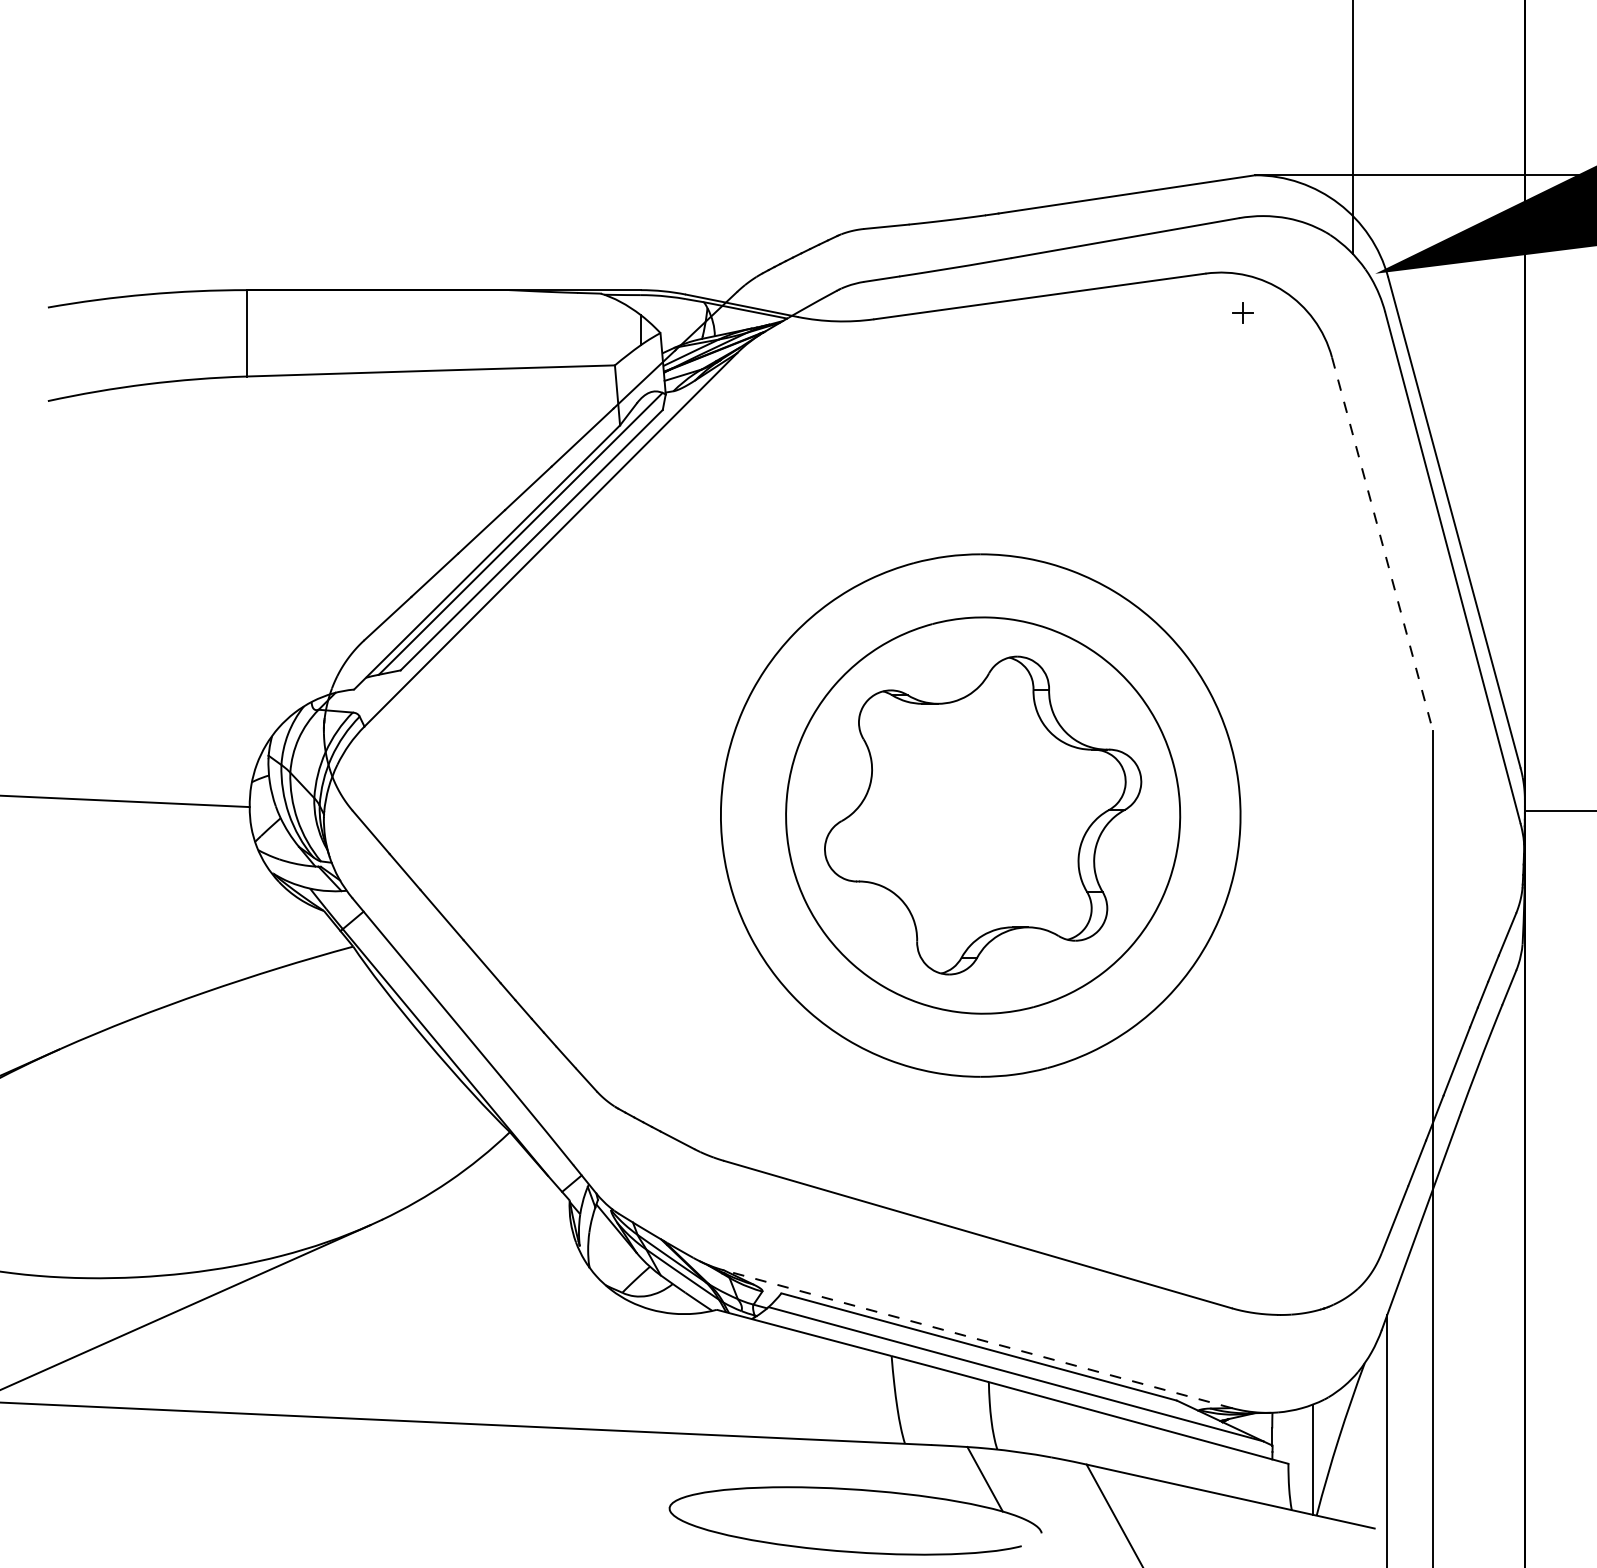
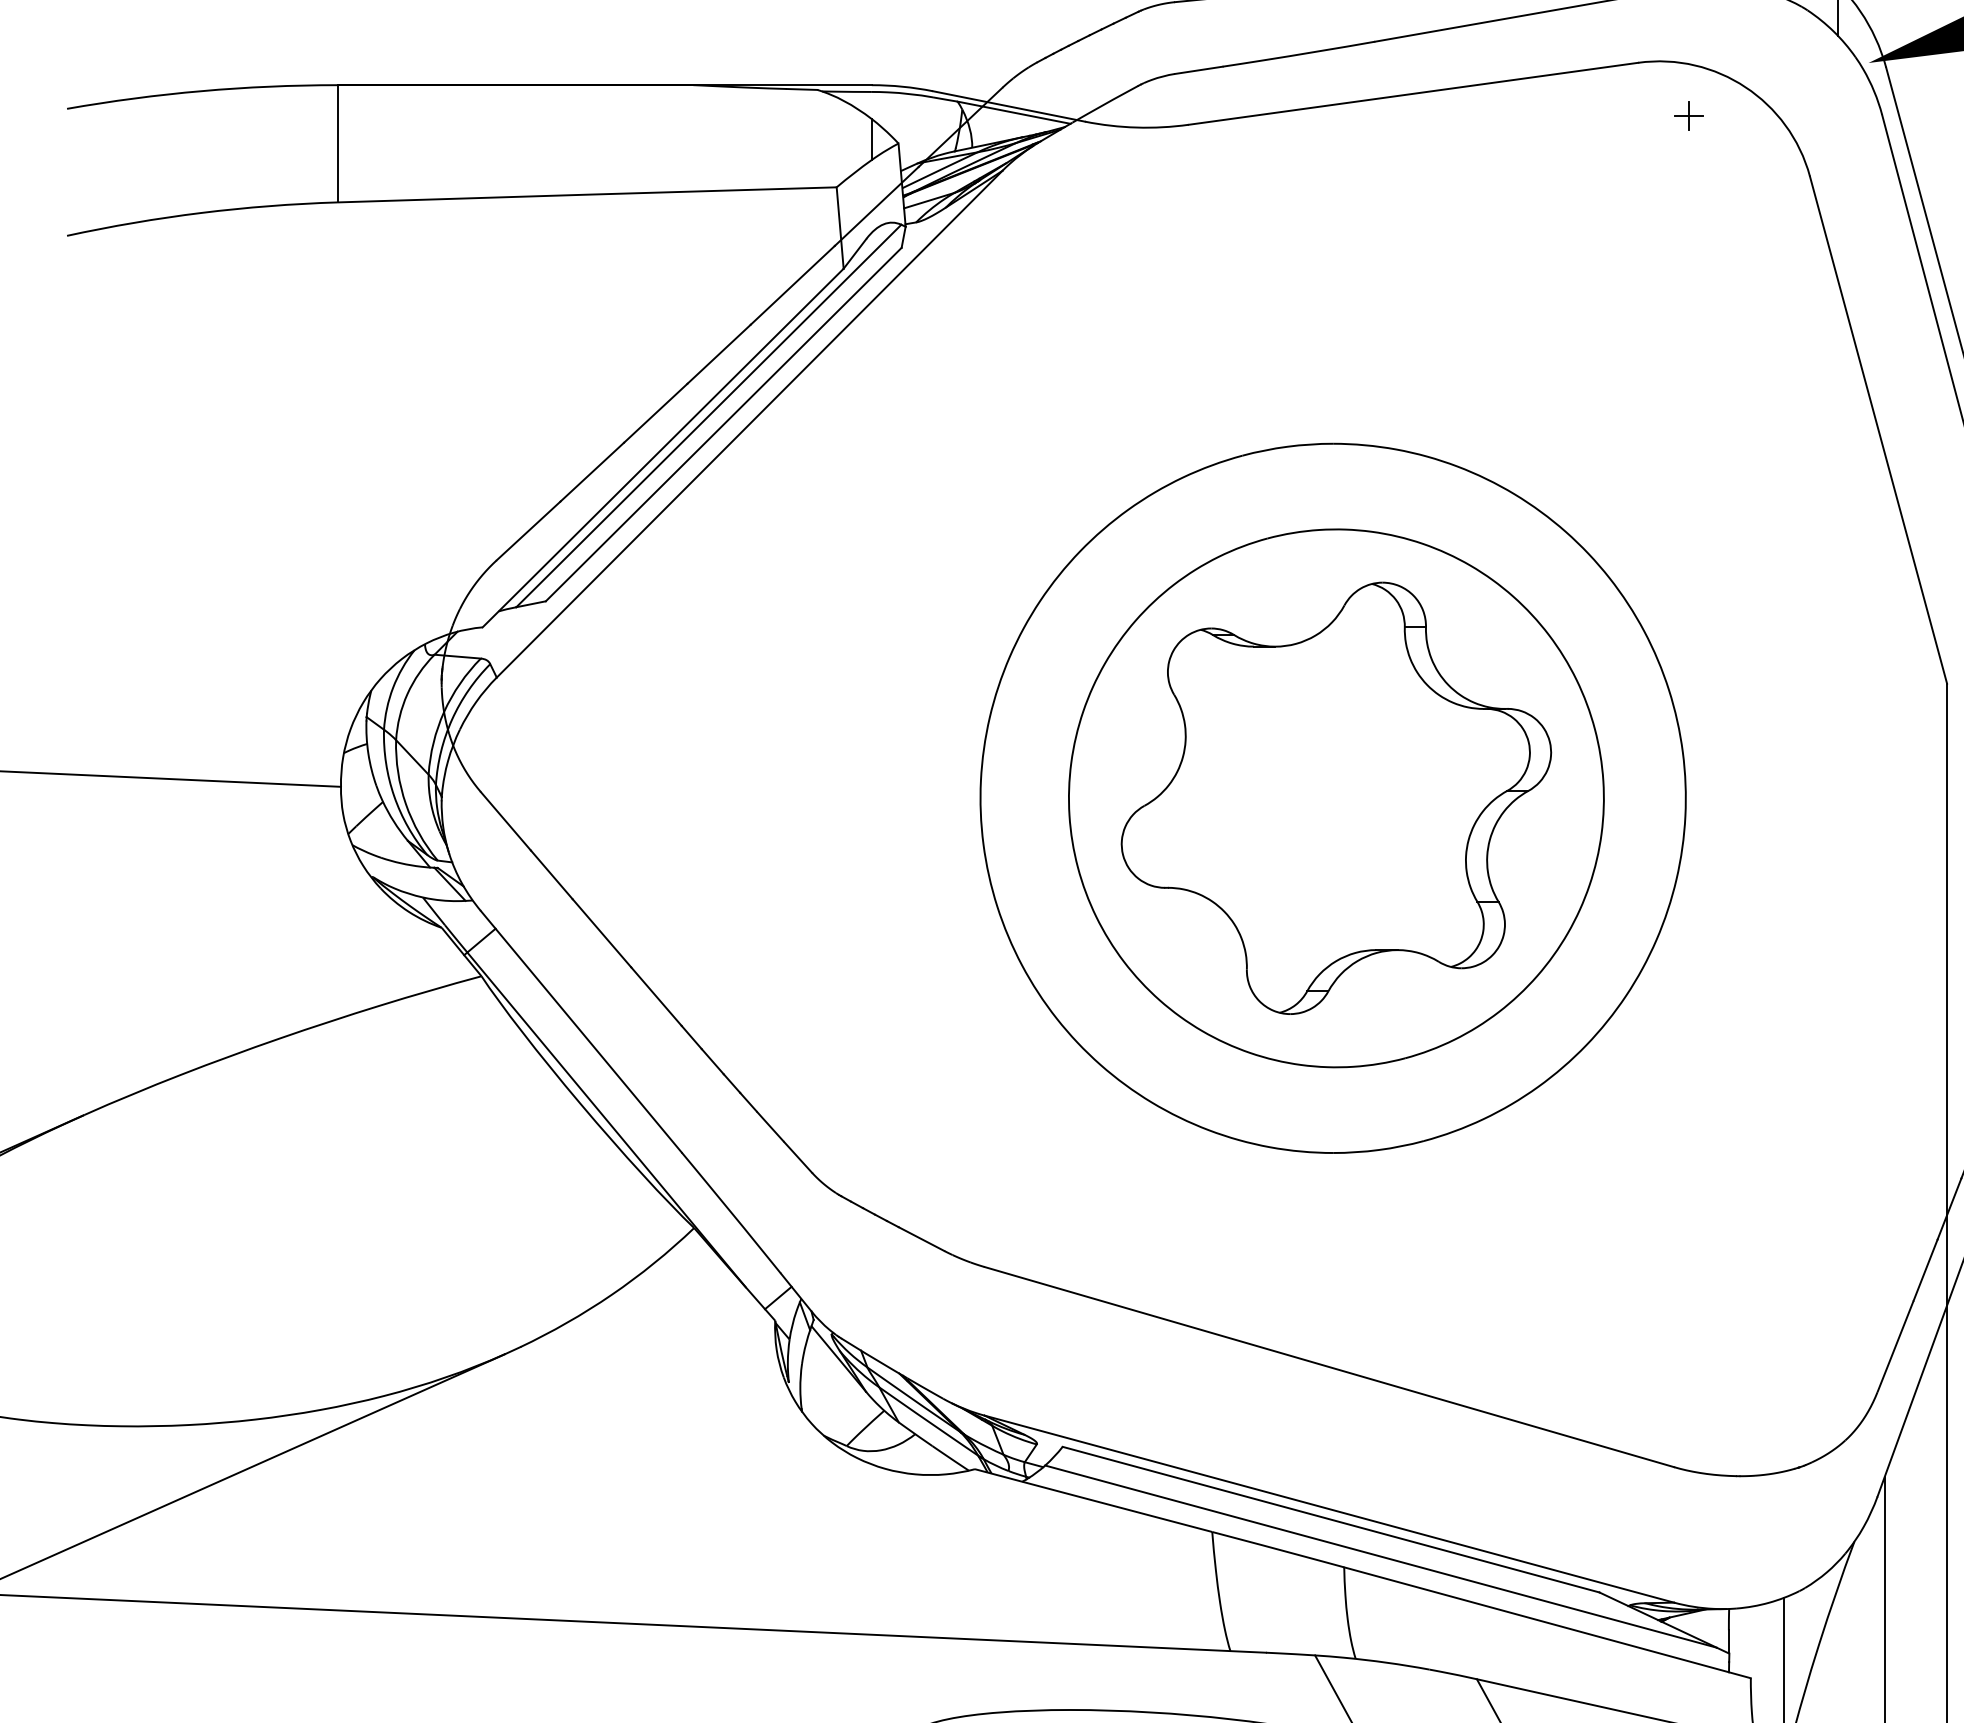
line: (1382, 544) -> (1878, 430), dashed -> solid
line: (977, 1339) -> (1328, 1509), dashed -> solid

